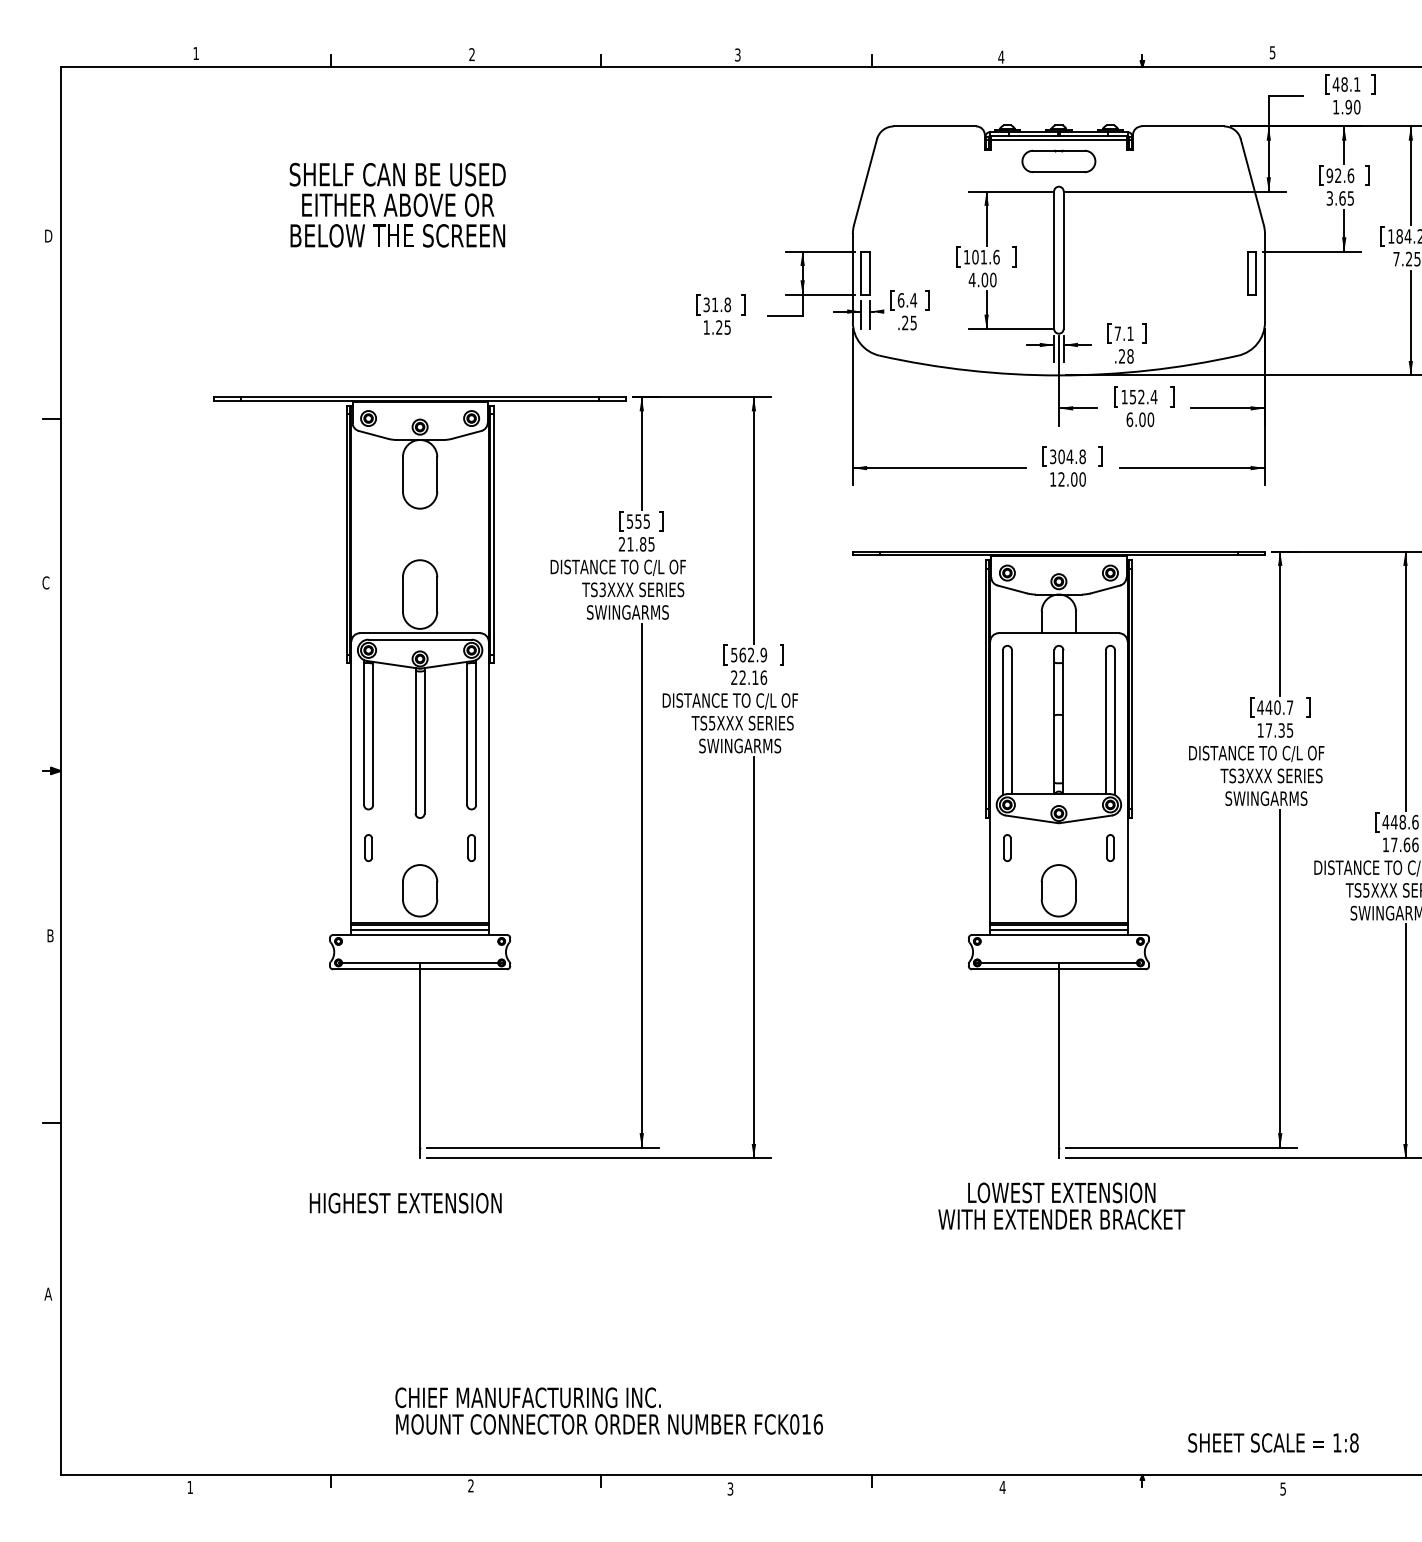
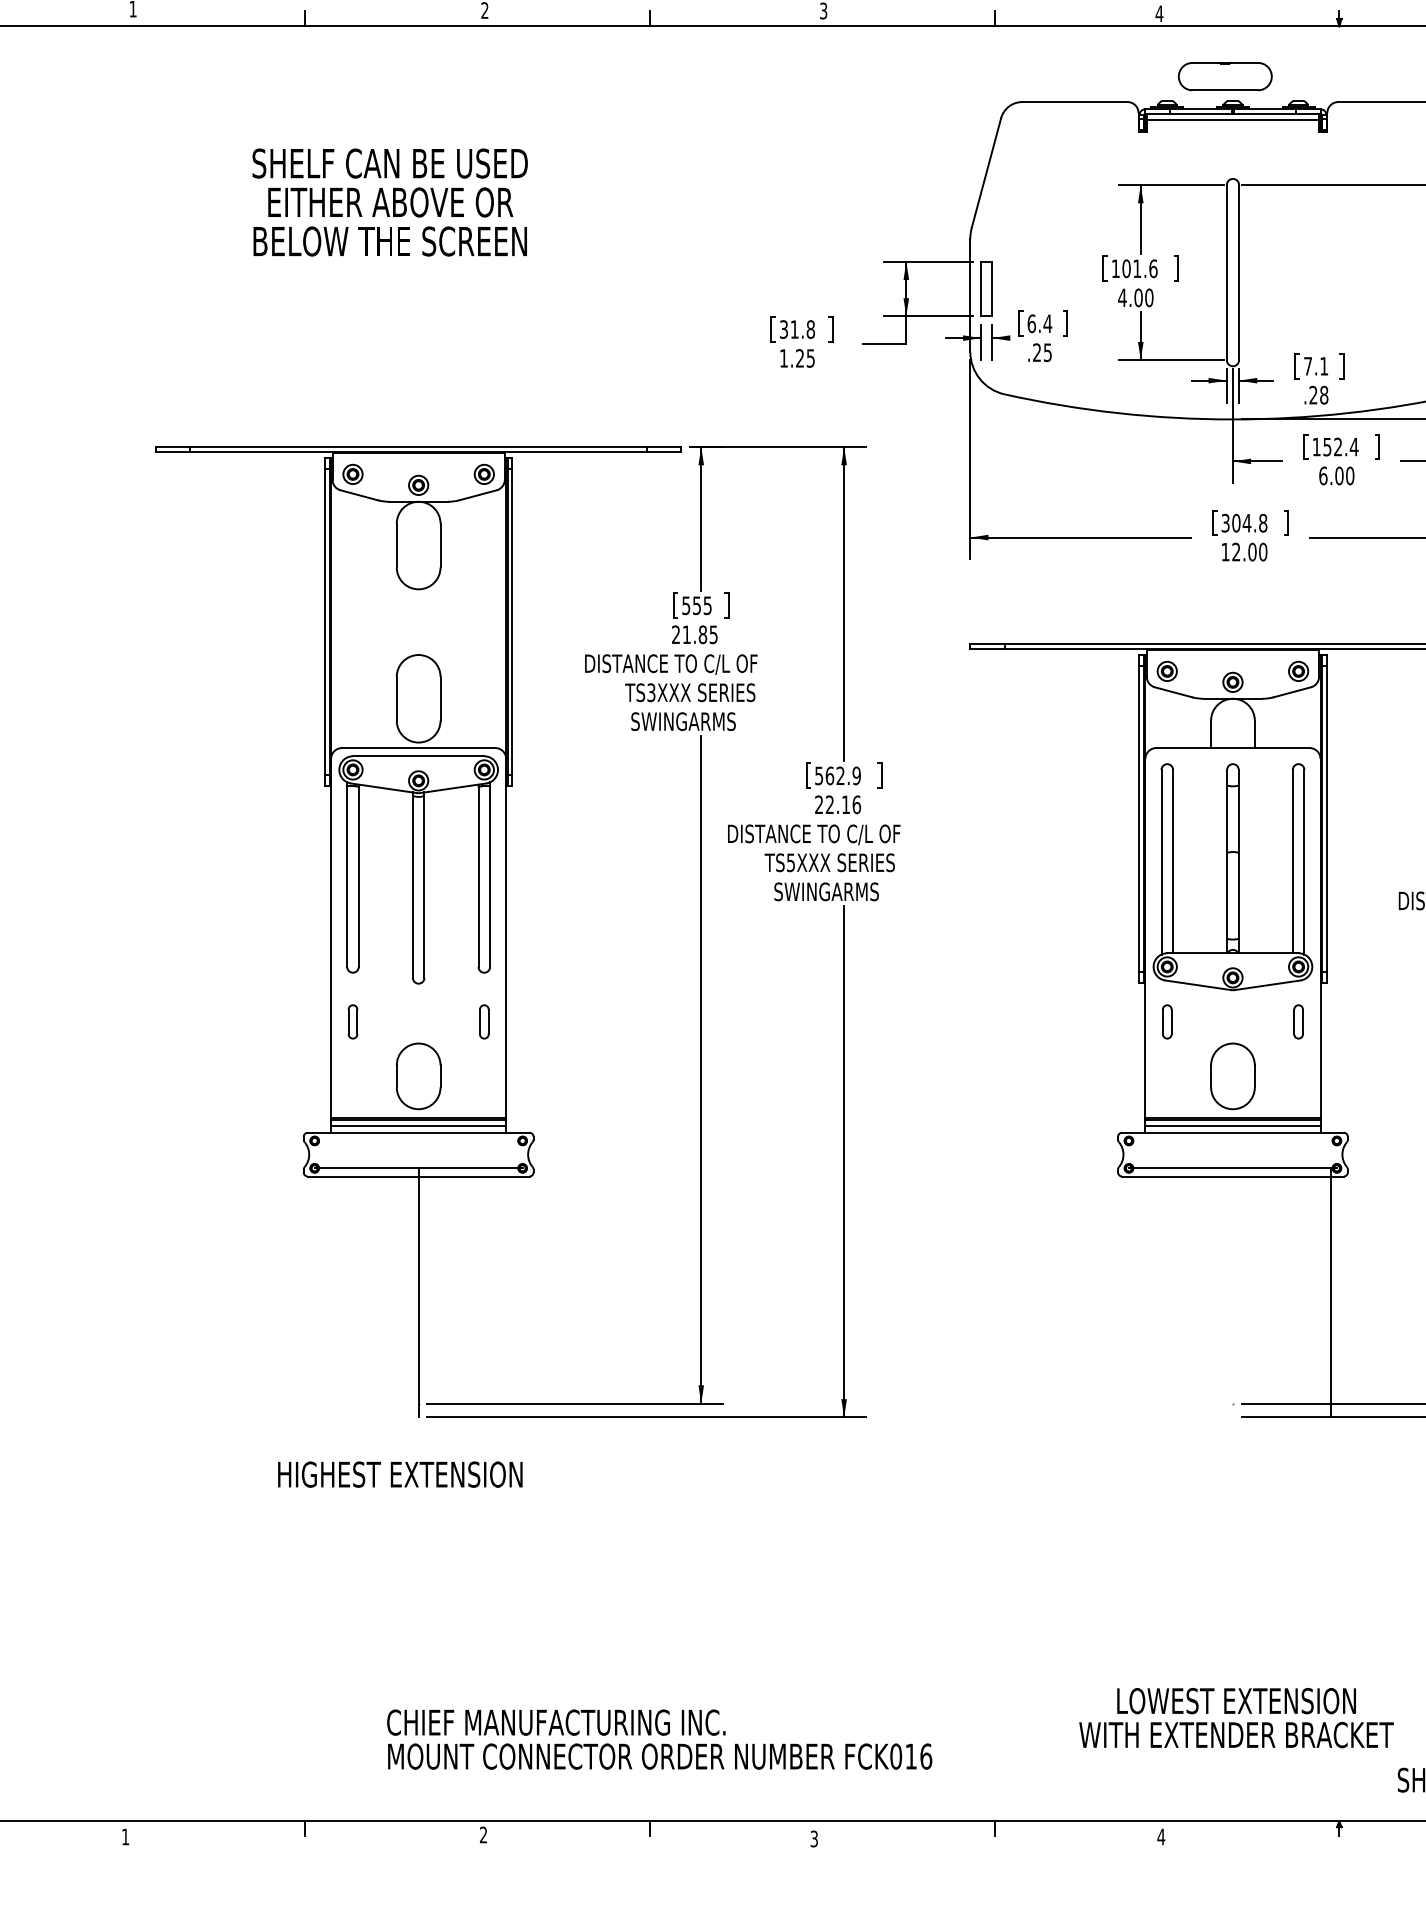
part: (1058, 161) -> (1224, 76), moved
line: (1058, 1060) -> (1330, 1292), moved
text: (1061, 1205) -> (1236, 1717), moved

